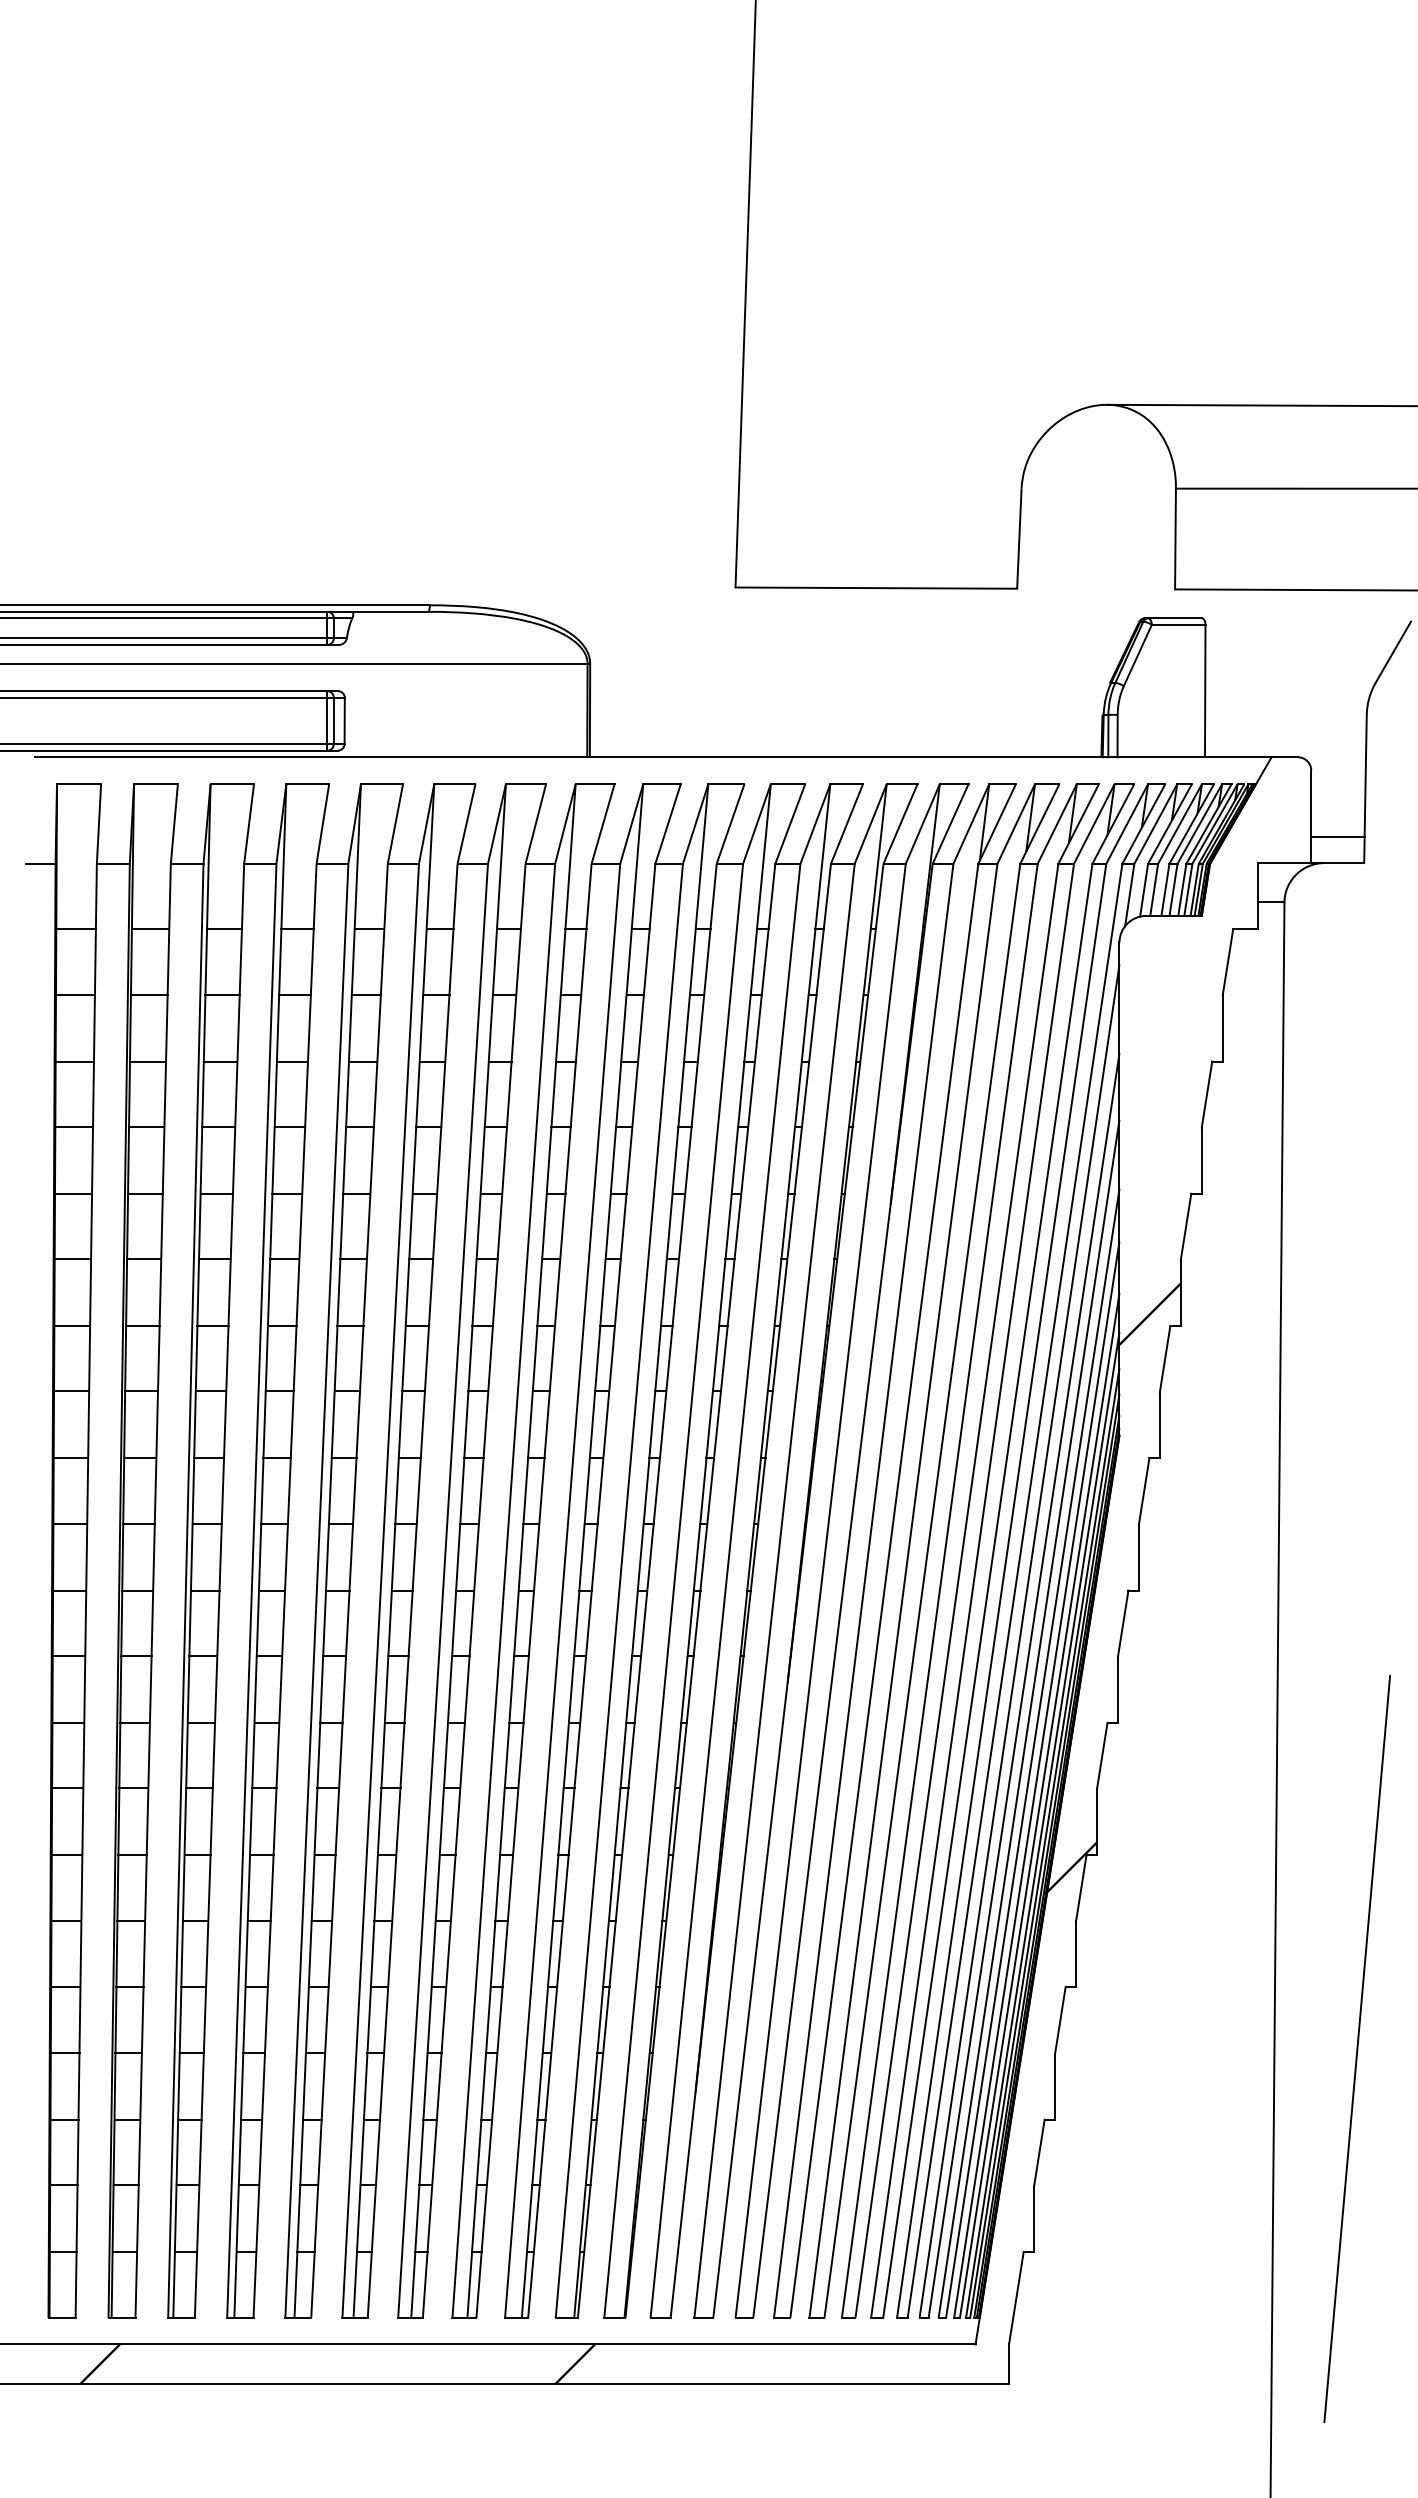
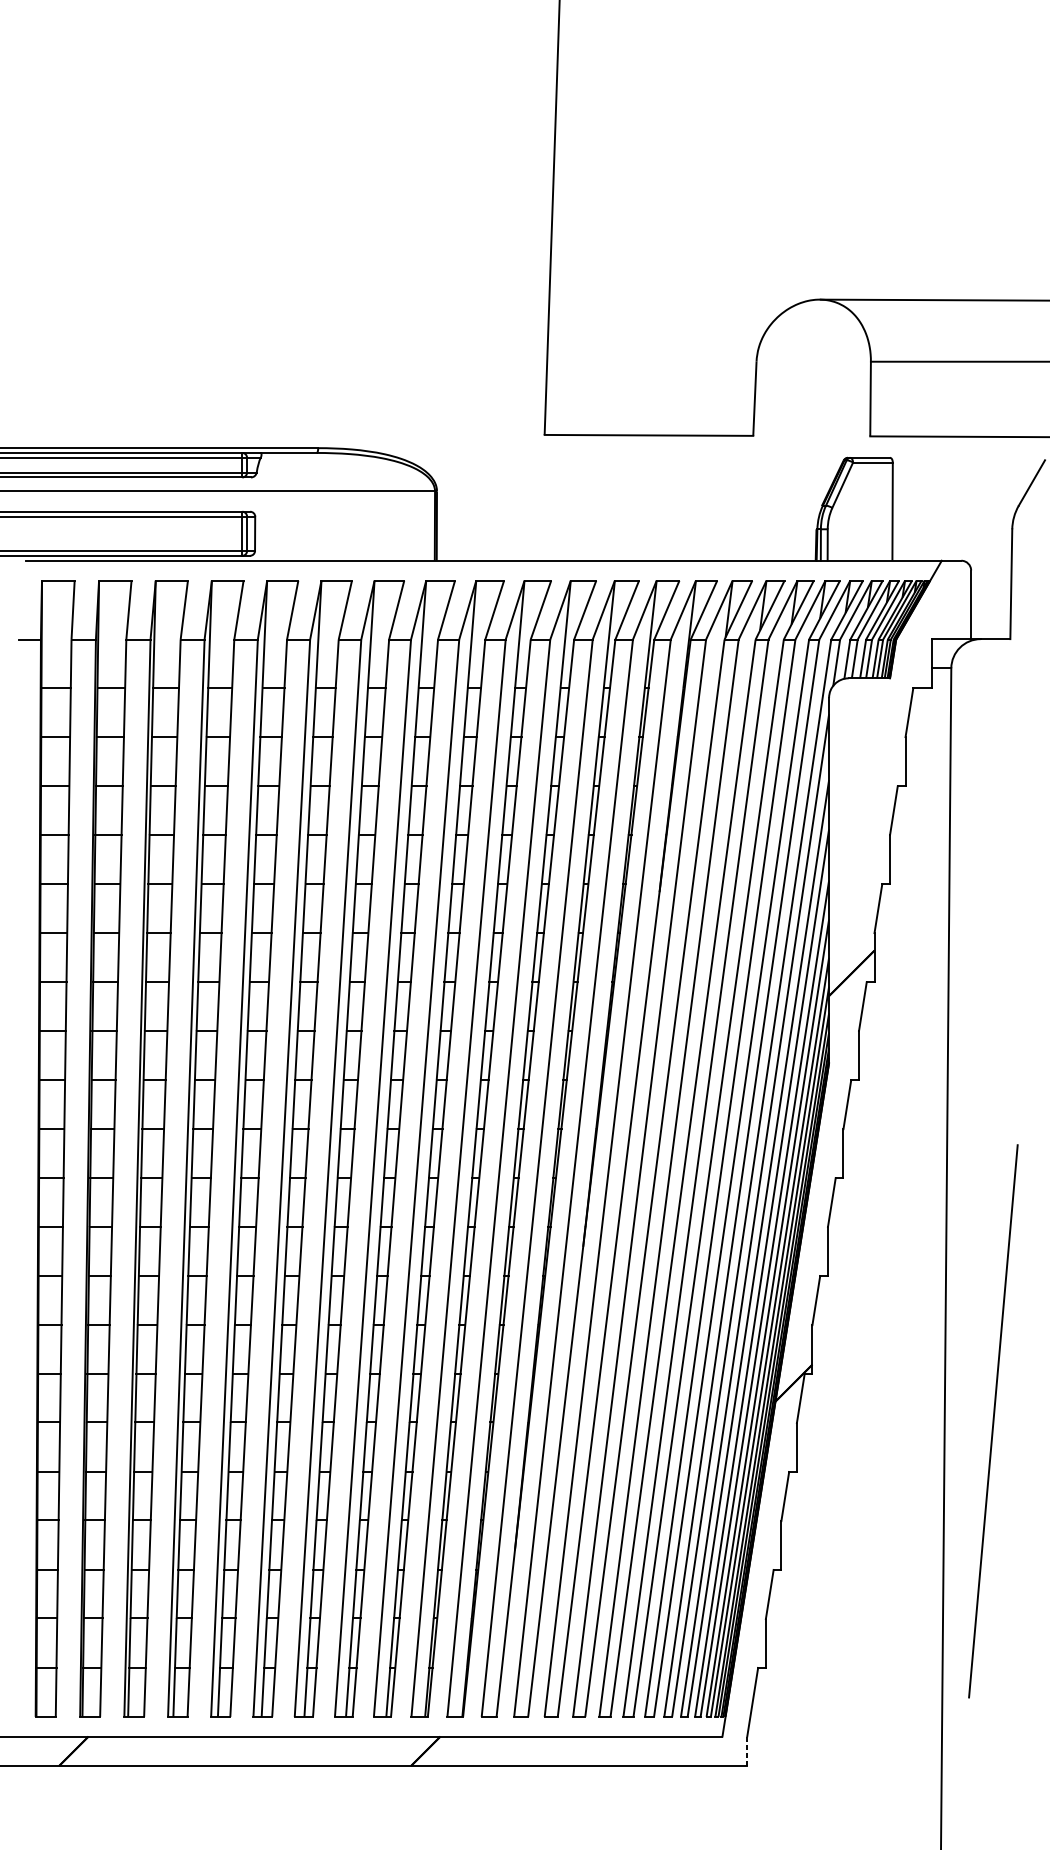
line: (1337, 837) -> (990, 620), removed
line: (1356, 2048) -> (992, 1420), moved
line: (1009, 2364) -> (747, 1751), solid -> dashed

